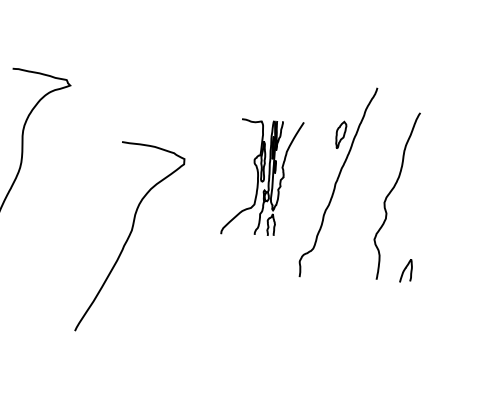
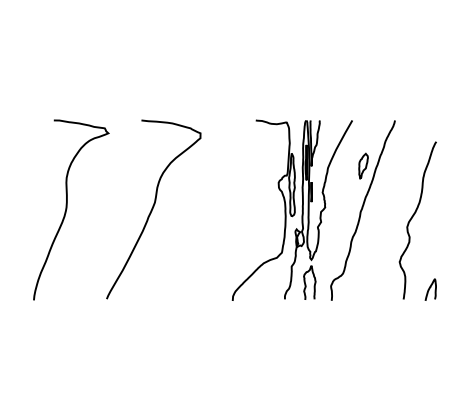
part: (261, 177) -> (291, 209), size x1.67
curve: (129, 237) -> (153, 209), moved

